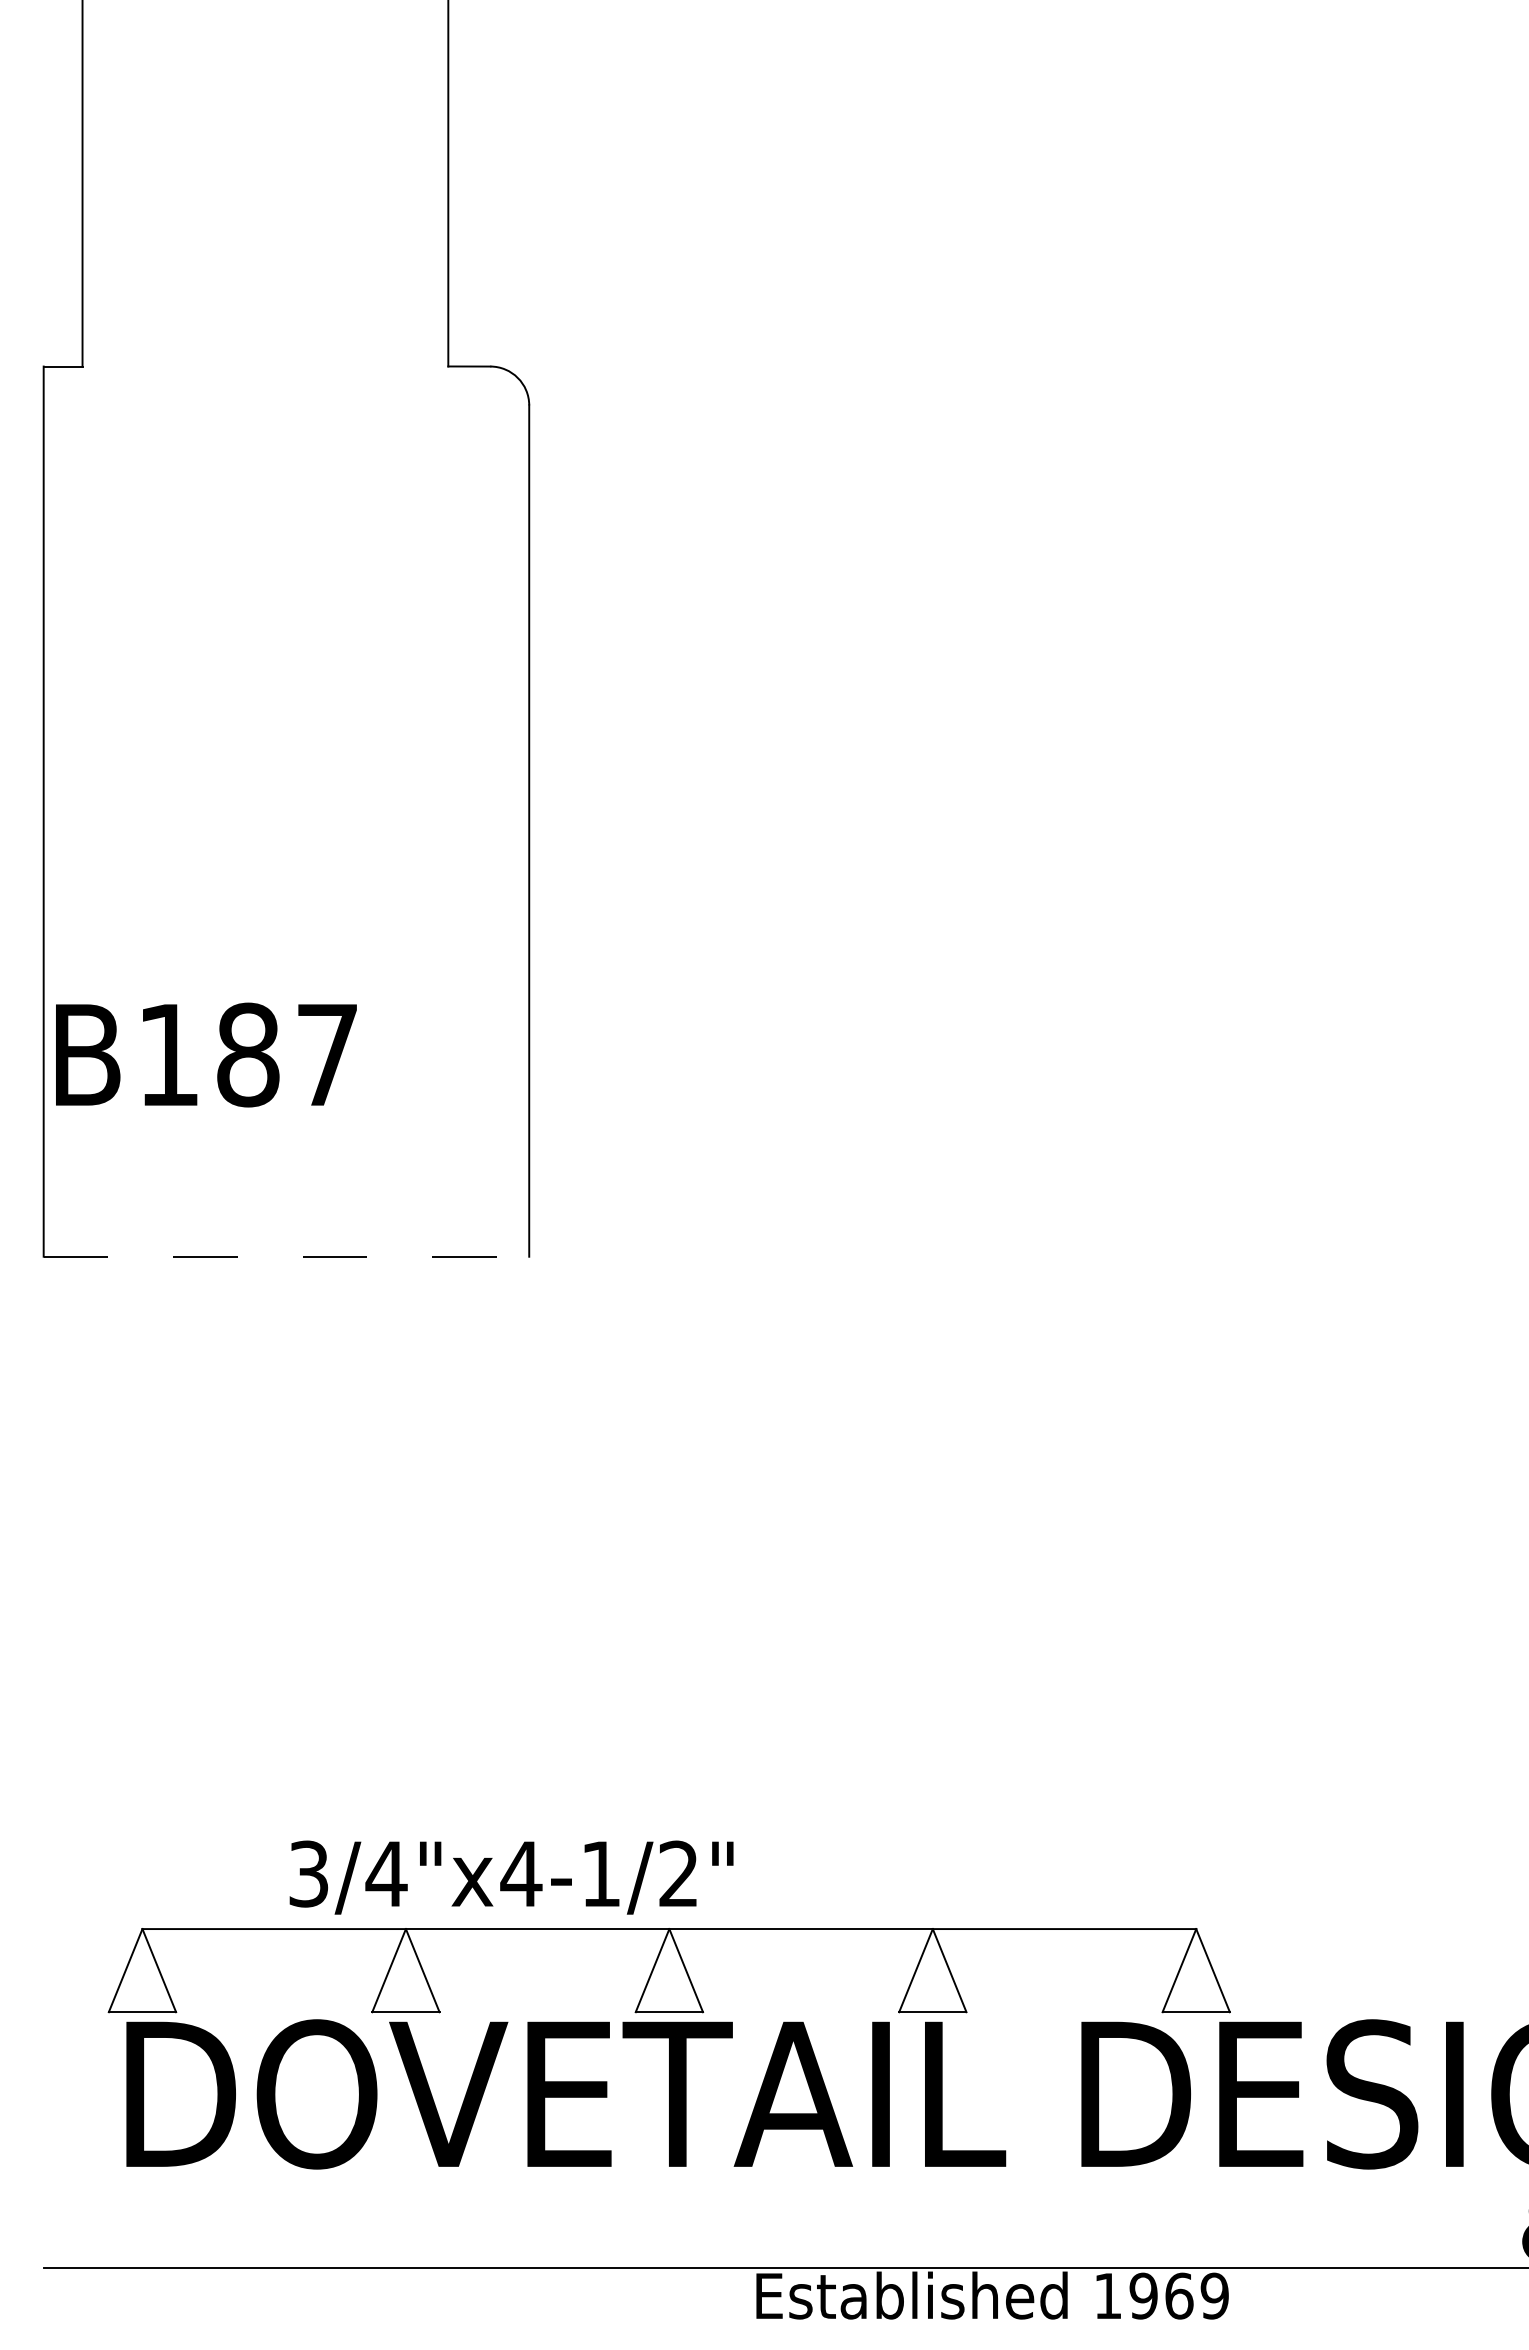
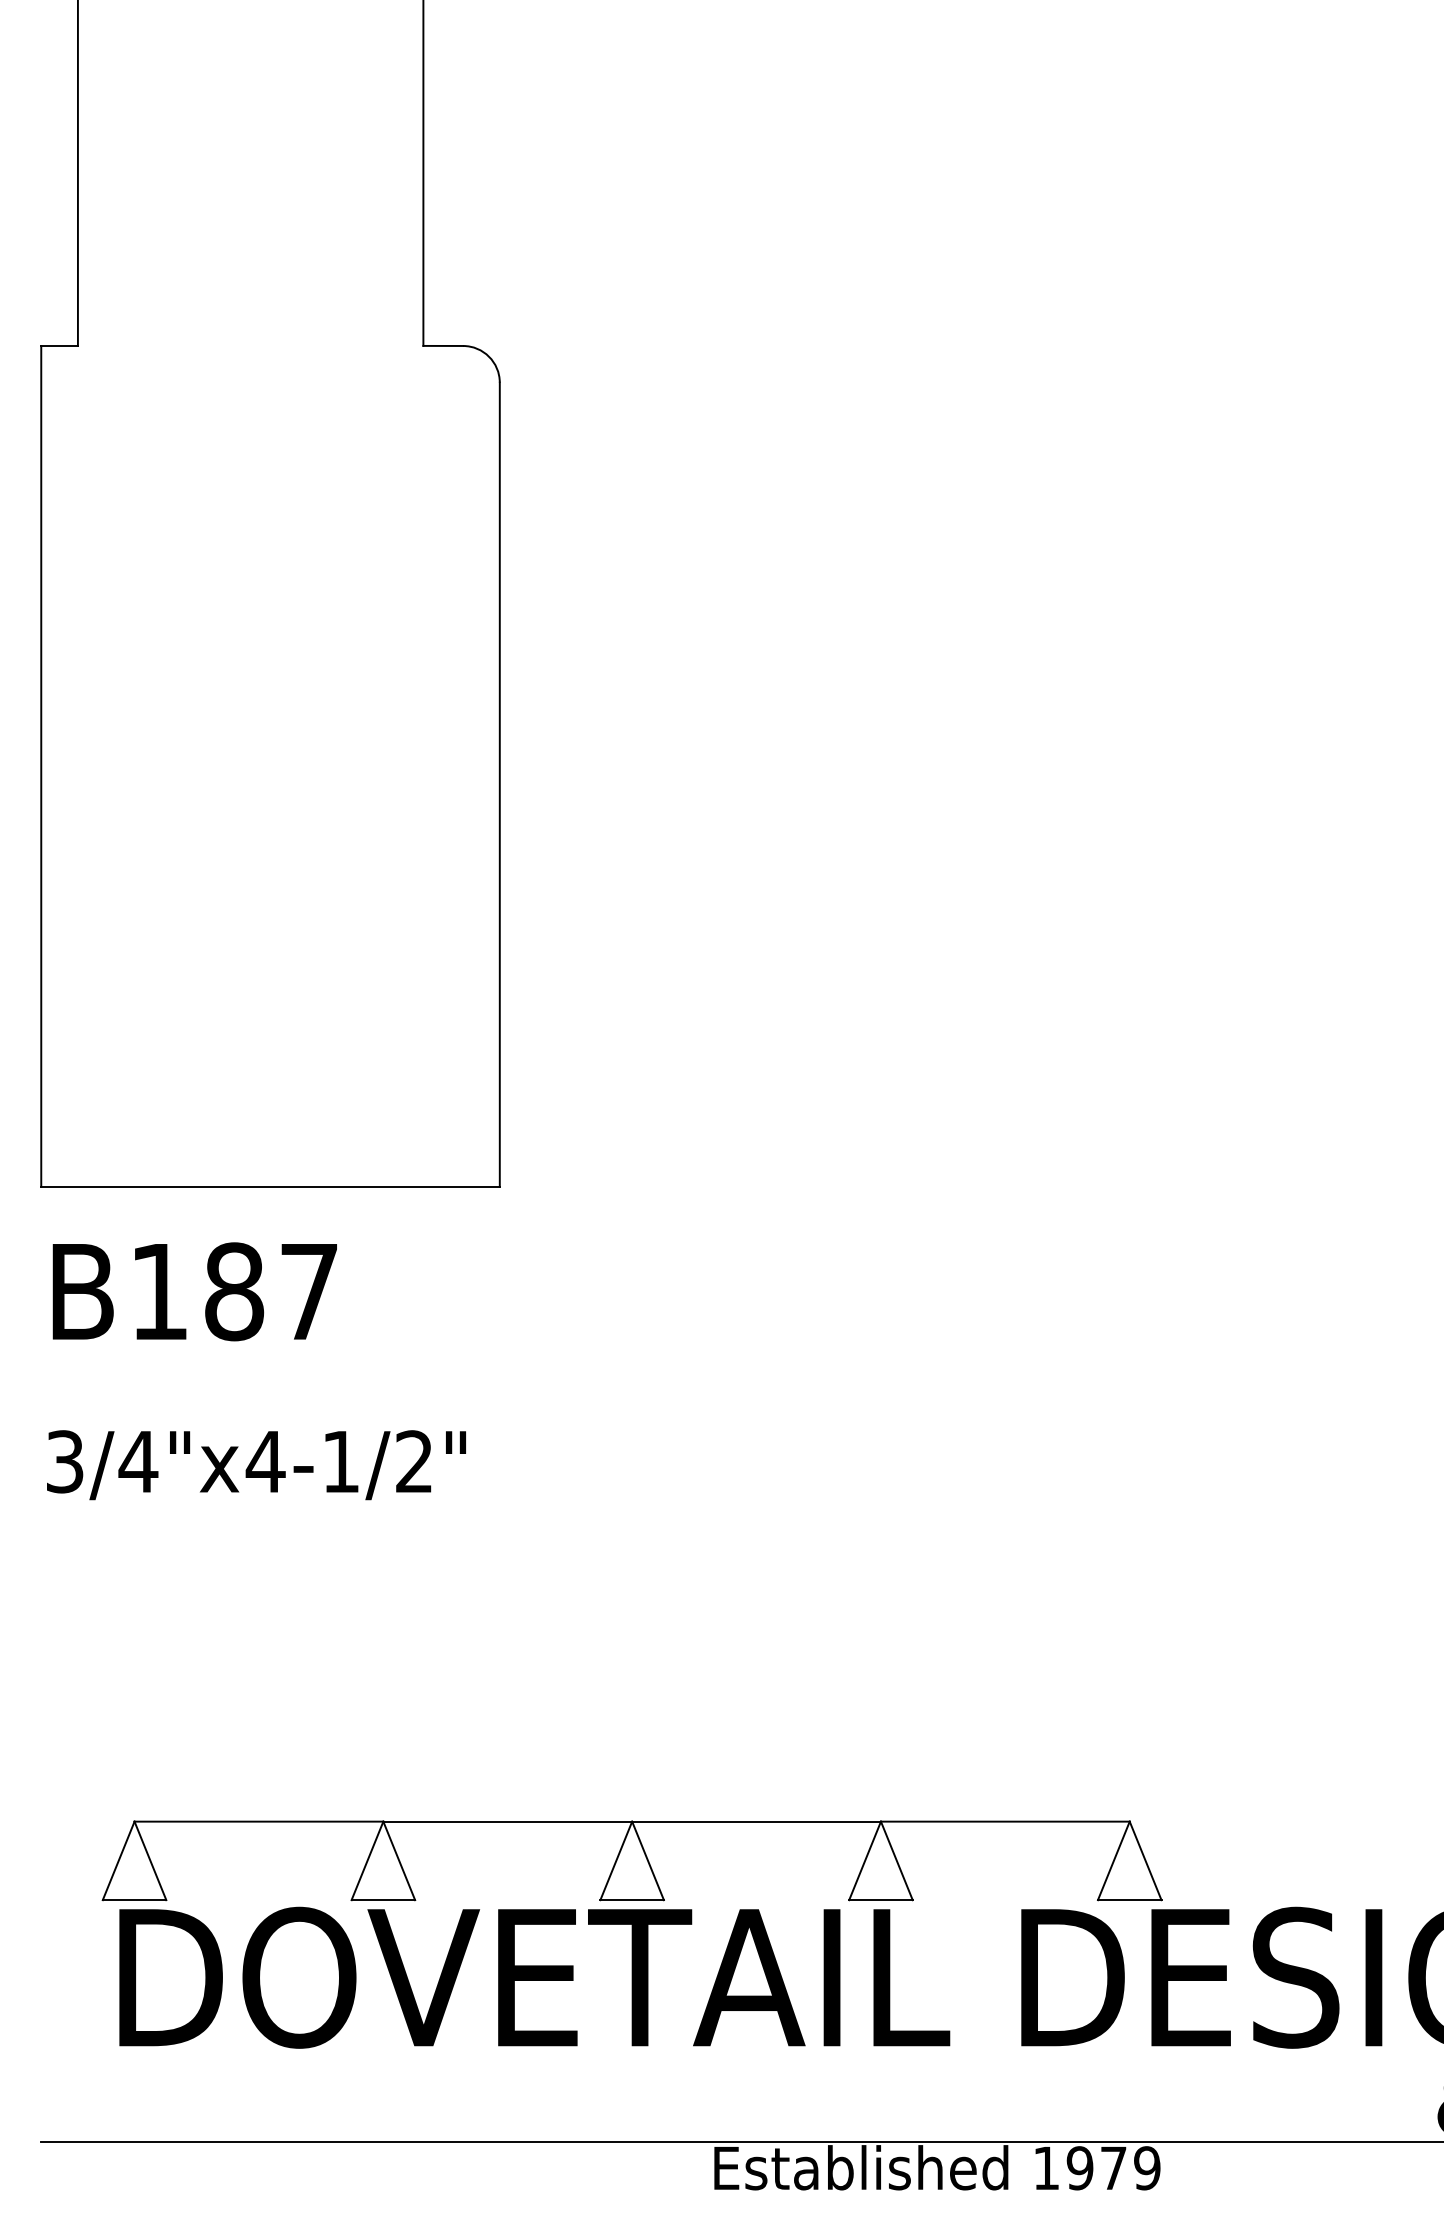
text: (206, 1054) -> (195, 1291), moved
line: (286, 1256) -> (270, 1186), dashed -> solid
text: (511, 1877) -> (256, 1465), moved
text: (1179, 2295) -> (1113, 2167), 1969 -> 1979

